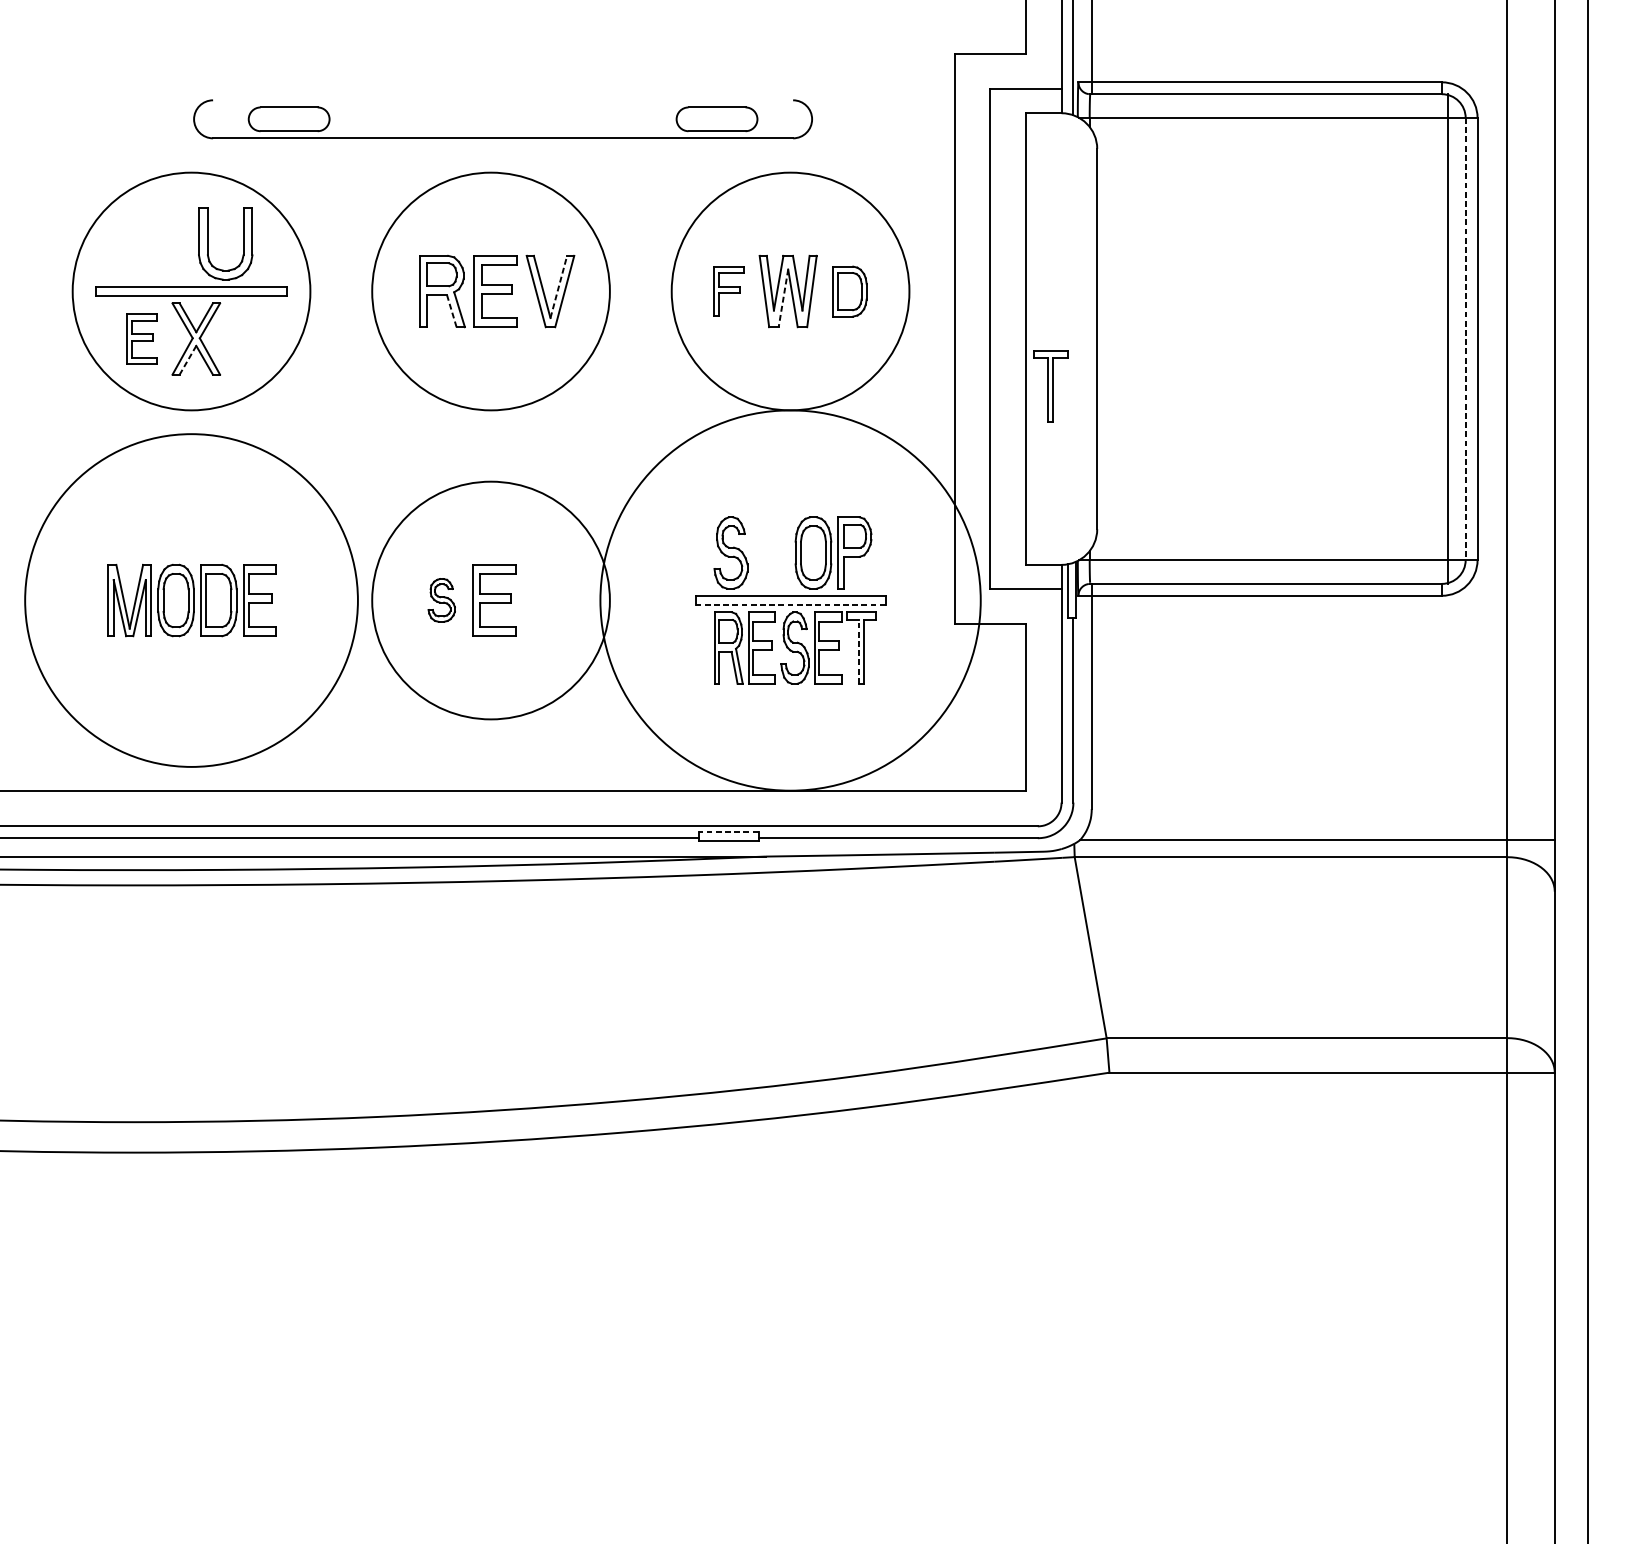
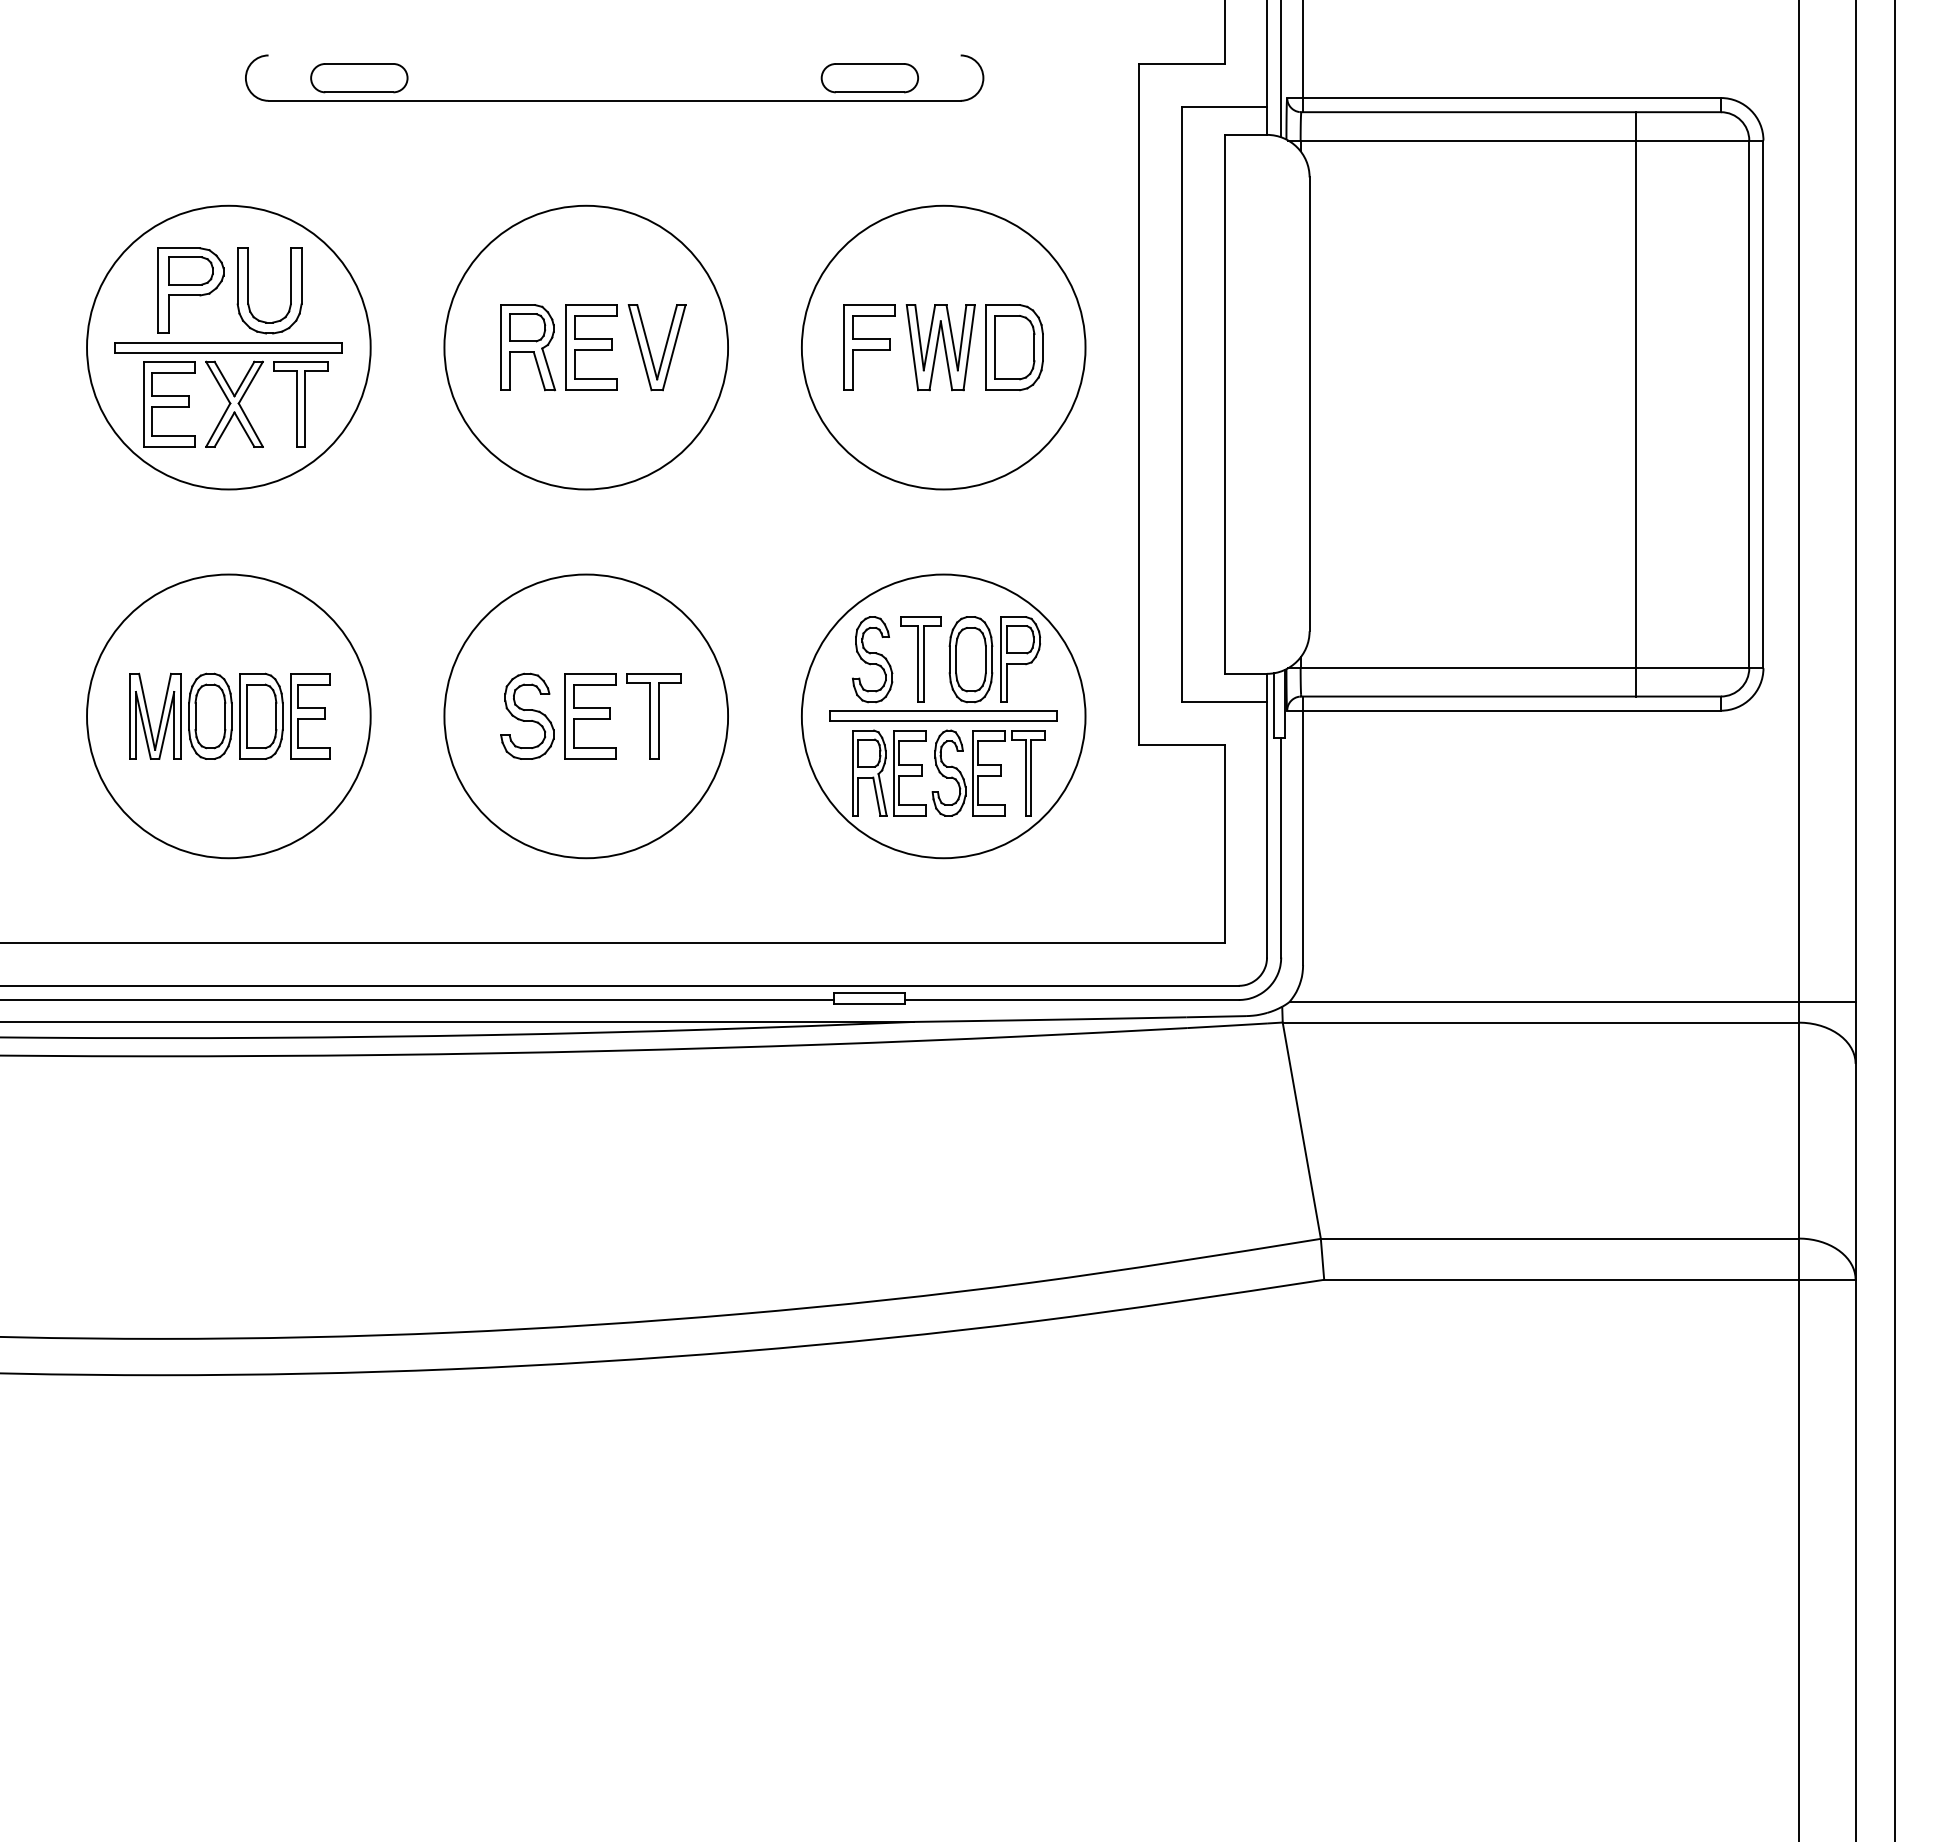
part: (502, 138) -> (614, 100), moved
part: (159, 243) -> (190, 290), added
line: (559, 286) -> (667, 341), dashed -> solid
part: (728, 291) -> (869, 347), size x1.43
part: (849, 291) -> (1014, 347), size x1.43
line: (783, 298) -> (935, 355), dashed -> solid
line: (451, 311) -> (539, 371), dashed -> solid
part: (141, 339) -> (169, 404), size x1.43
part: (251, 339) -> (300, 404), added
line: (1447, 339) -> (1635, 404), moved
line: (1465, 339) -> (1749, 404), dashed -> solid
line: (187, 360) -> (224, 429), dashed -> solid
part: (1050, 386) -> (920, 659), moved
part: (441, 599) -> (527, 715), size x1.67
circle: (191, 600) -> (228, 716), size x0.71
part: (547, 600) -> (653, 716), added
circle: (790, 600) -> (943, 716), size x0.62
line: (790, 604) -> (943, 721), dashed -> solid
line: (859, 651) -> (1025, 777), dashed -> solid
line: (728, 831) -> (869, 992), dashed -> solid

